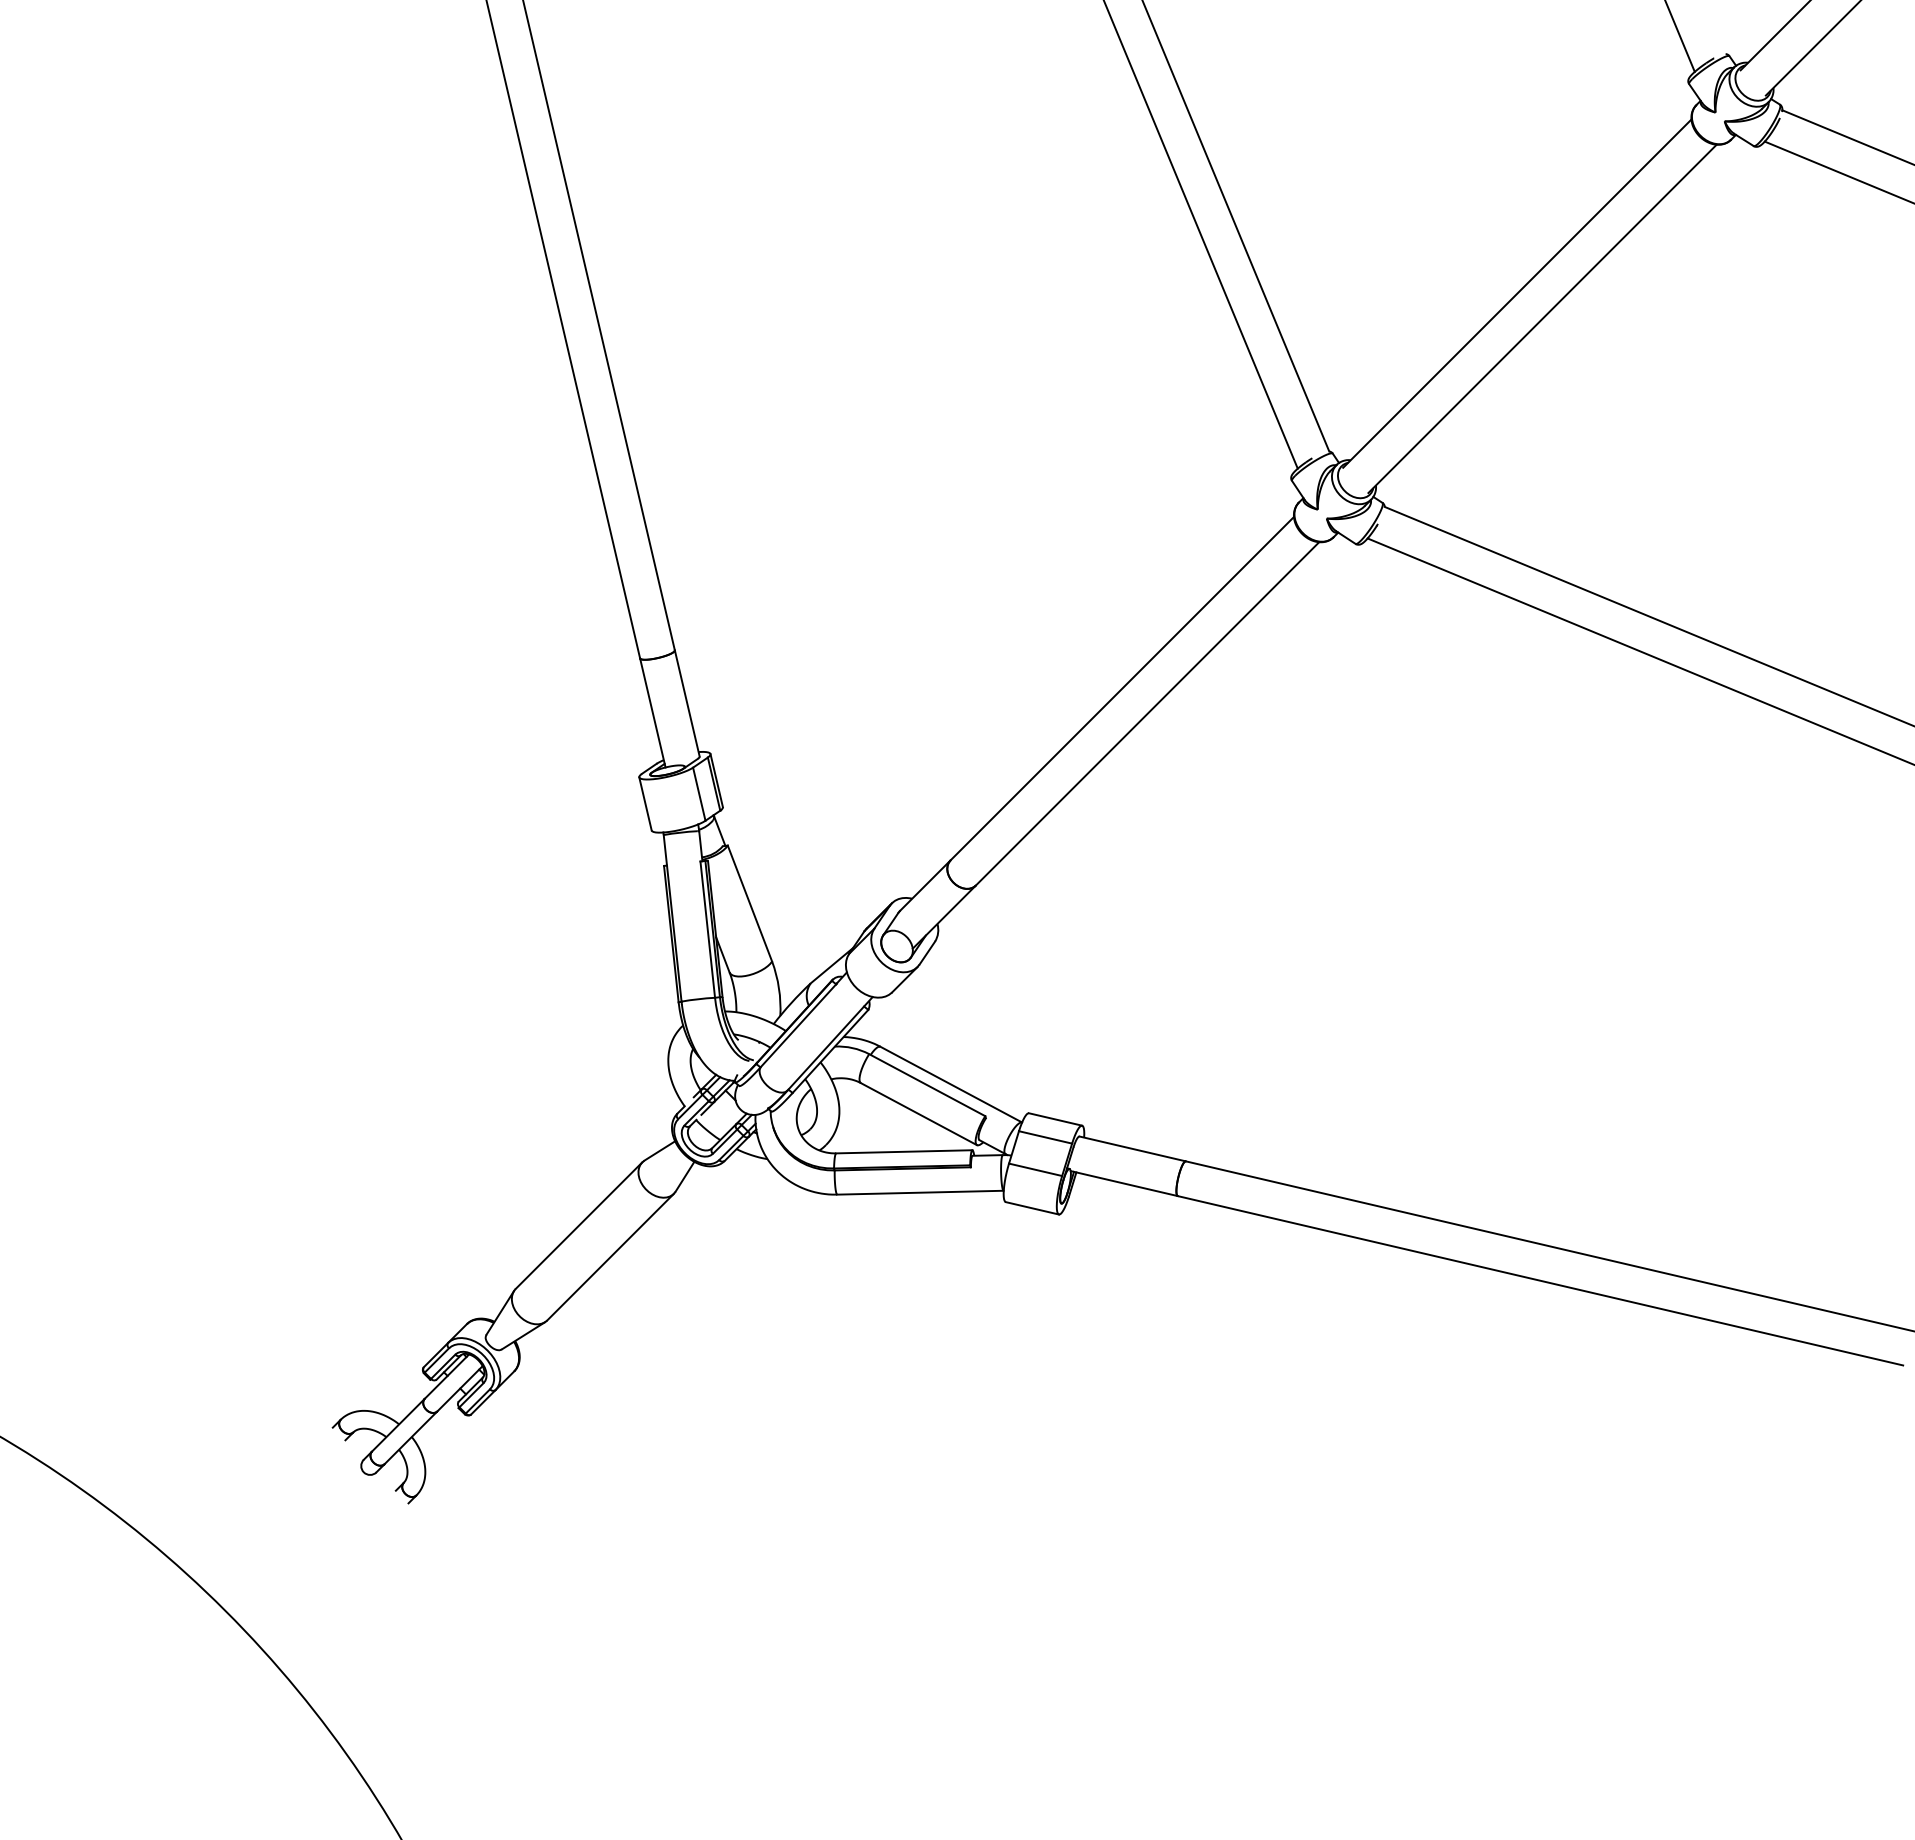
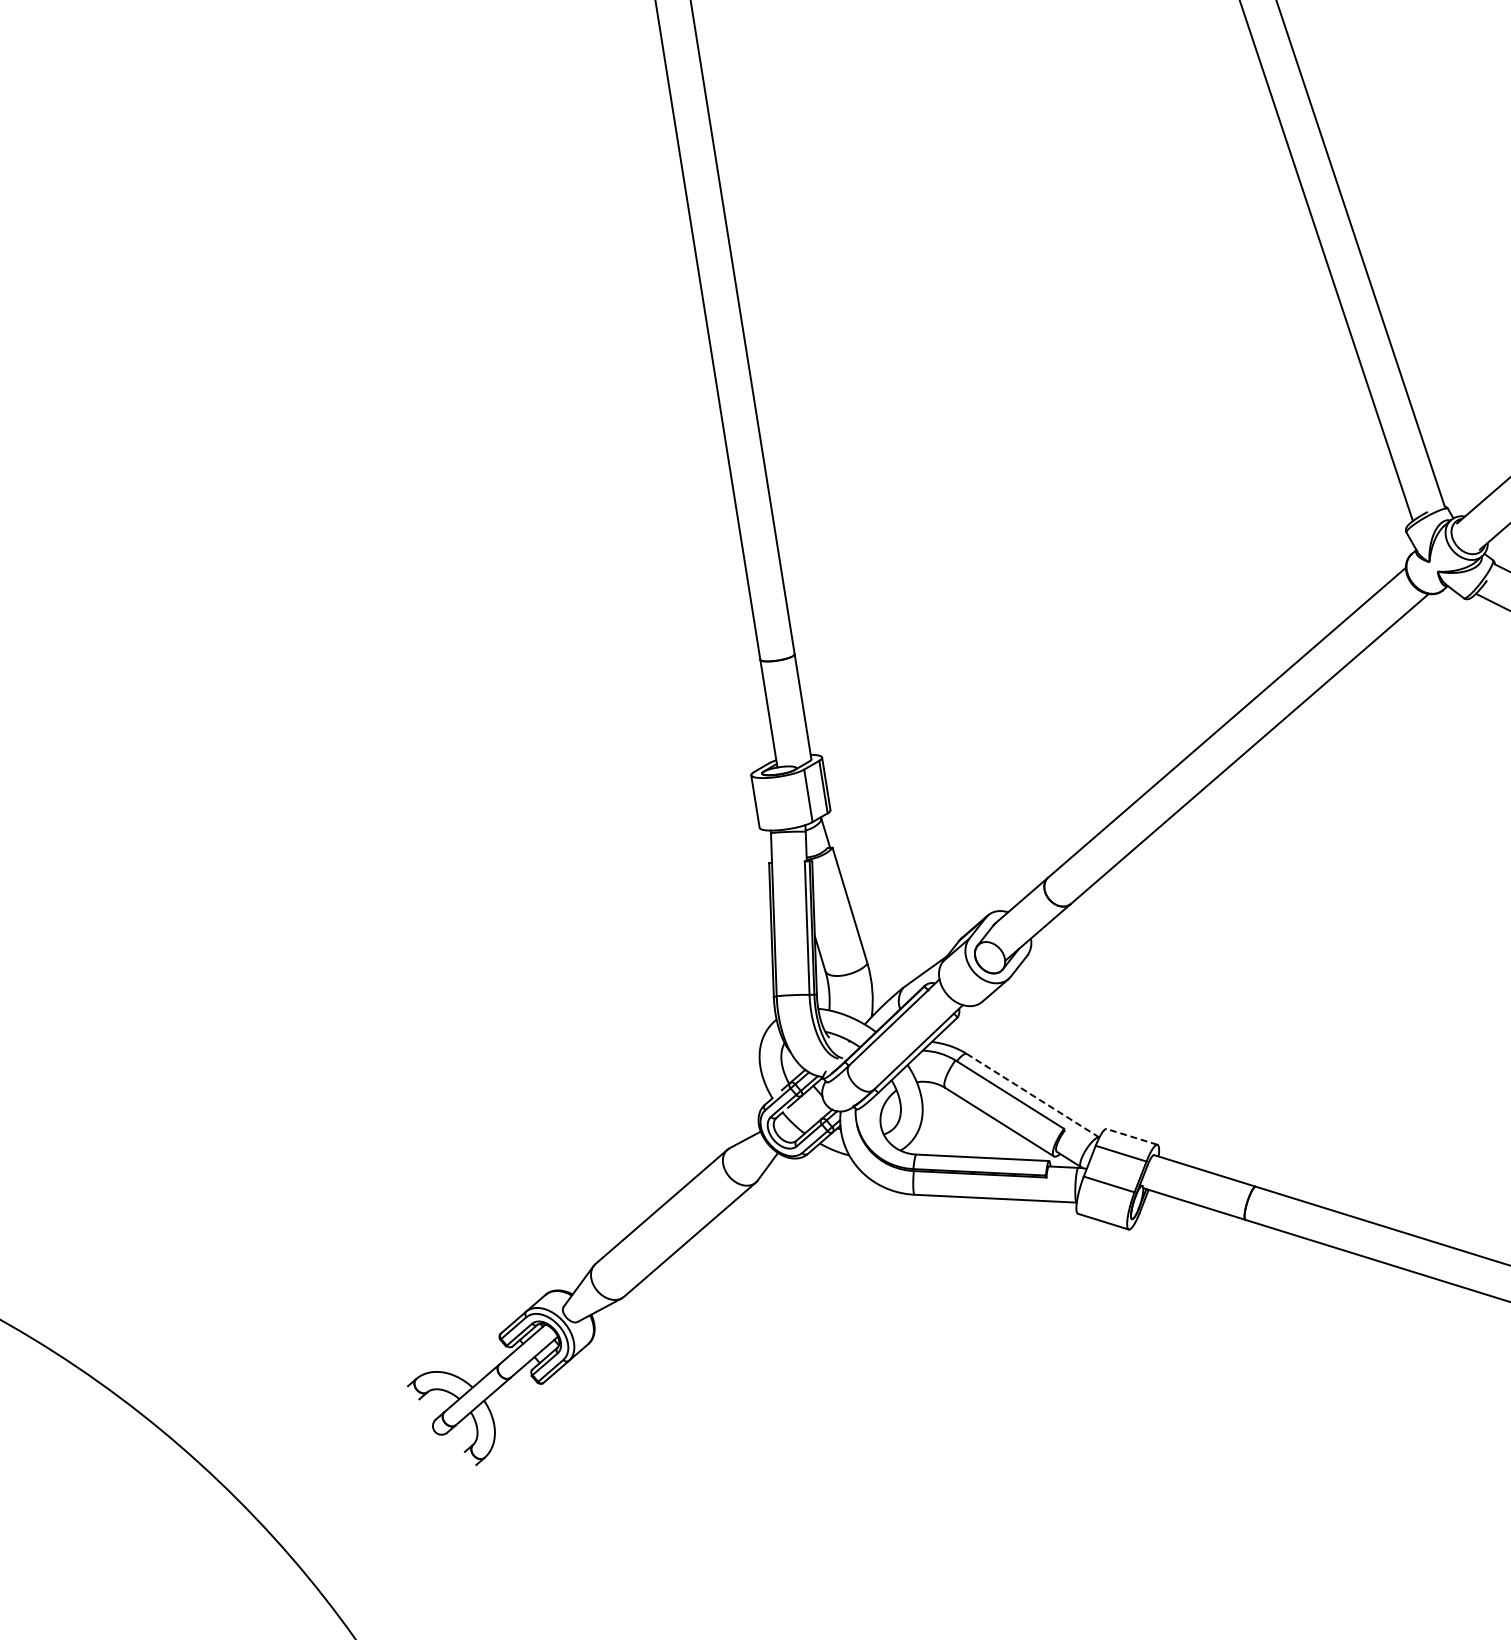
line: (950, 1084) -> (1032, 1095), solid -> dashed
line: (1055, 1119) -> (1132, 1136), solid -> dashed

